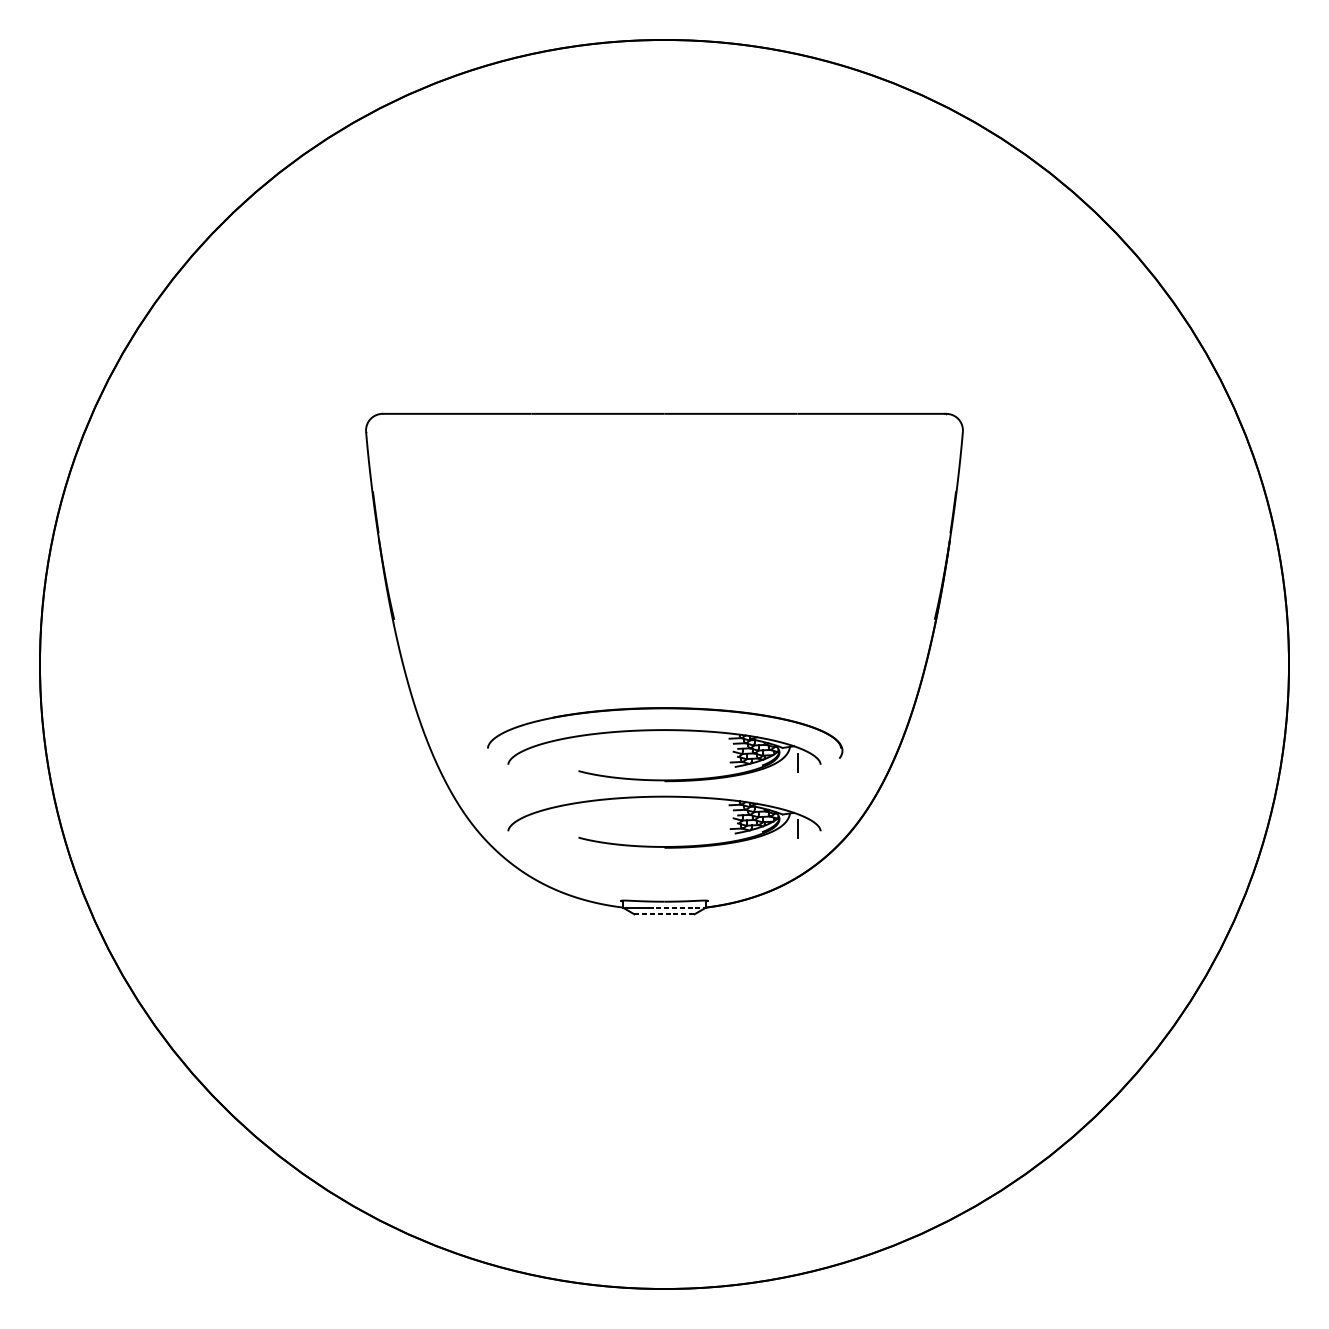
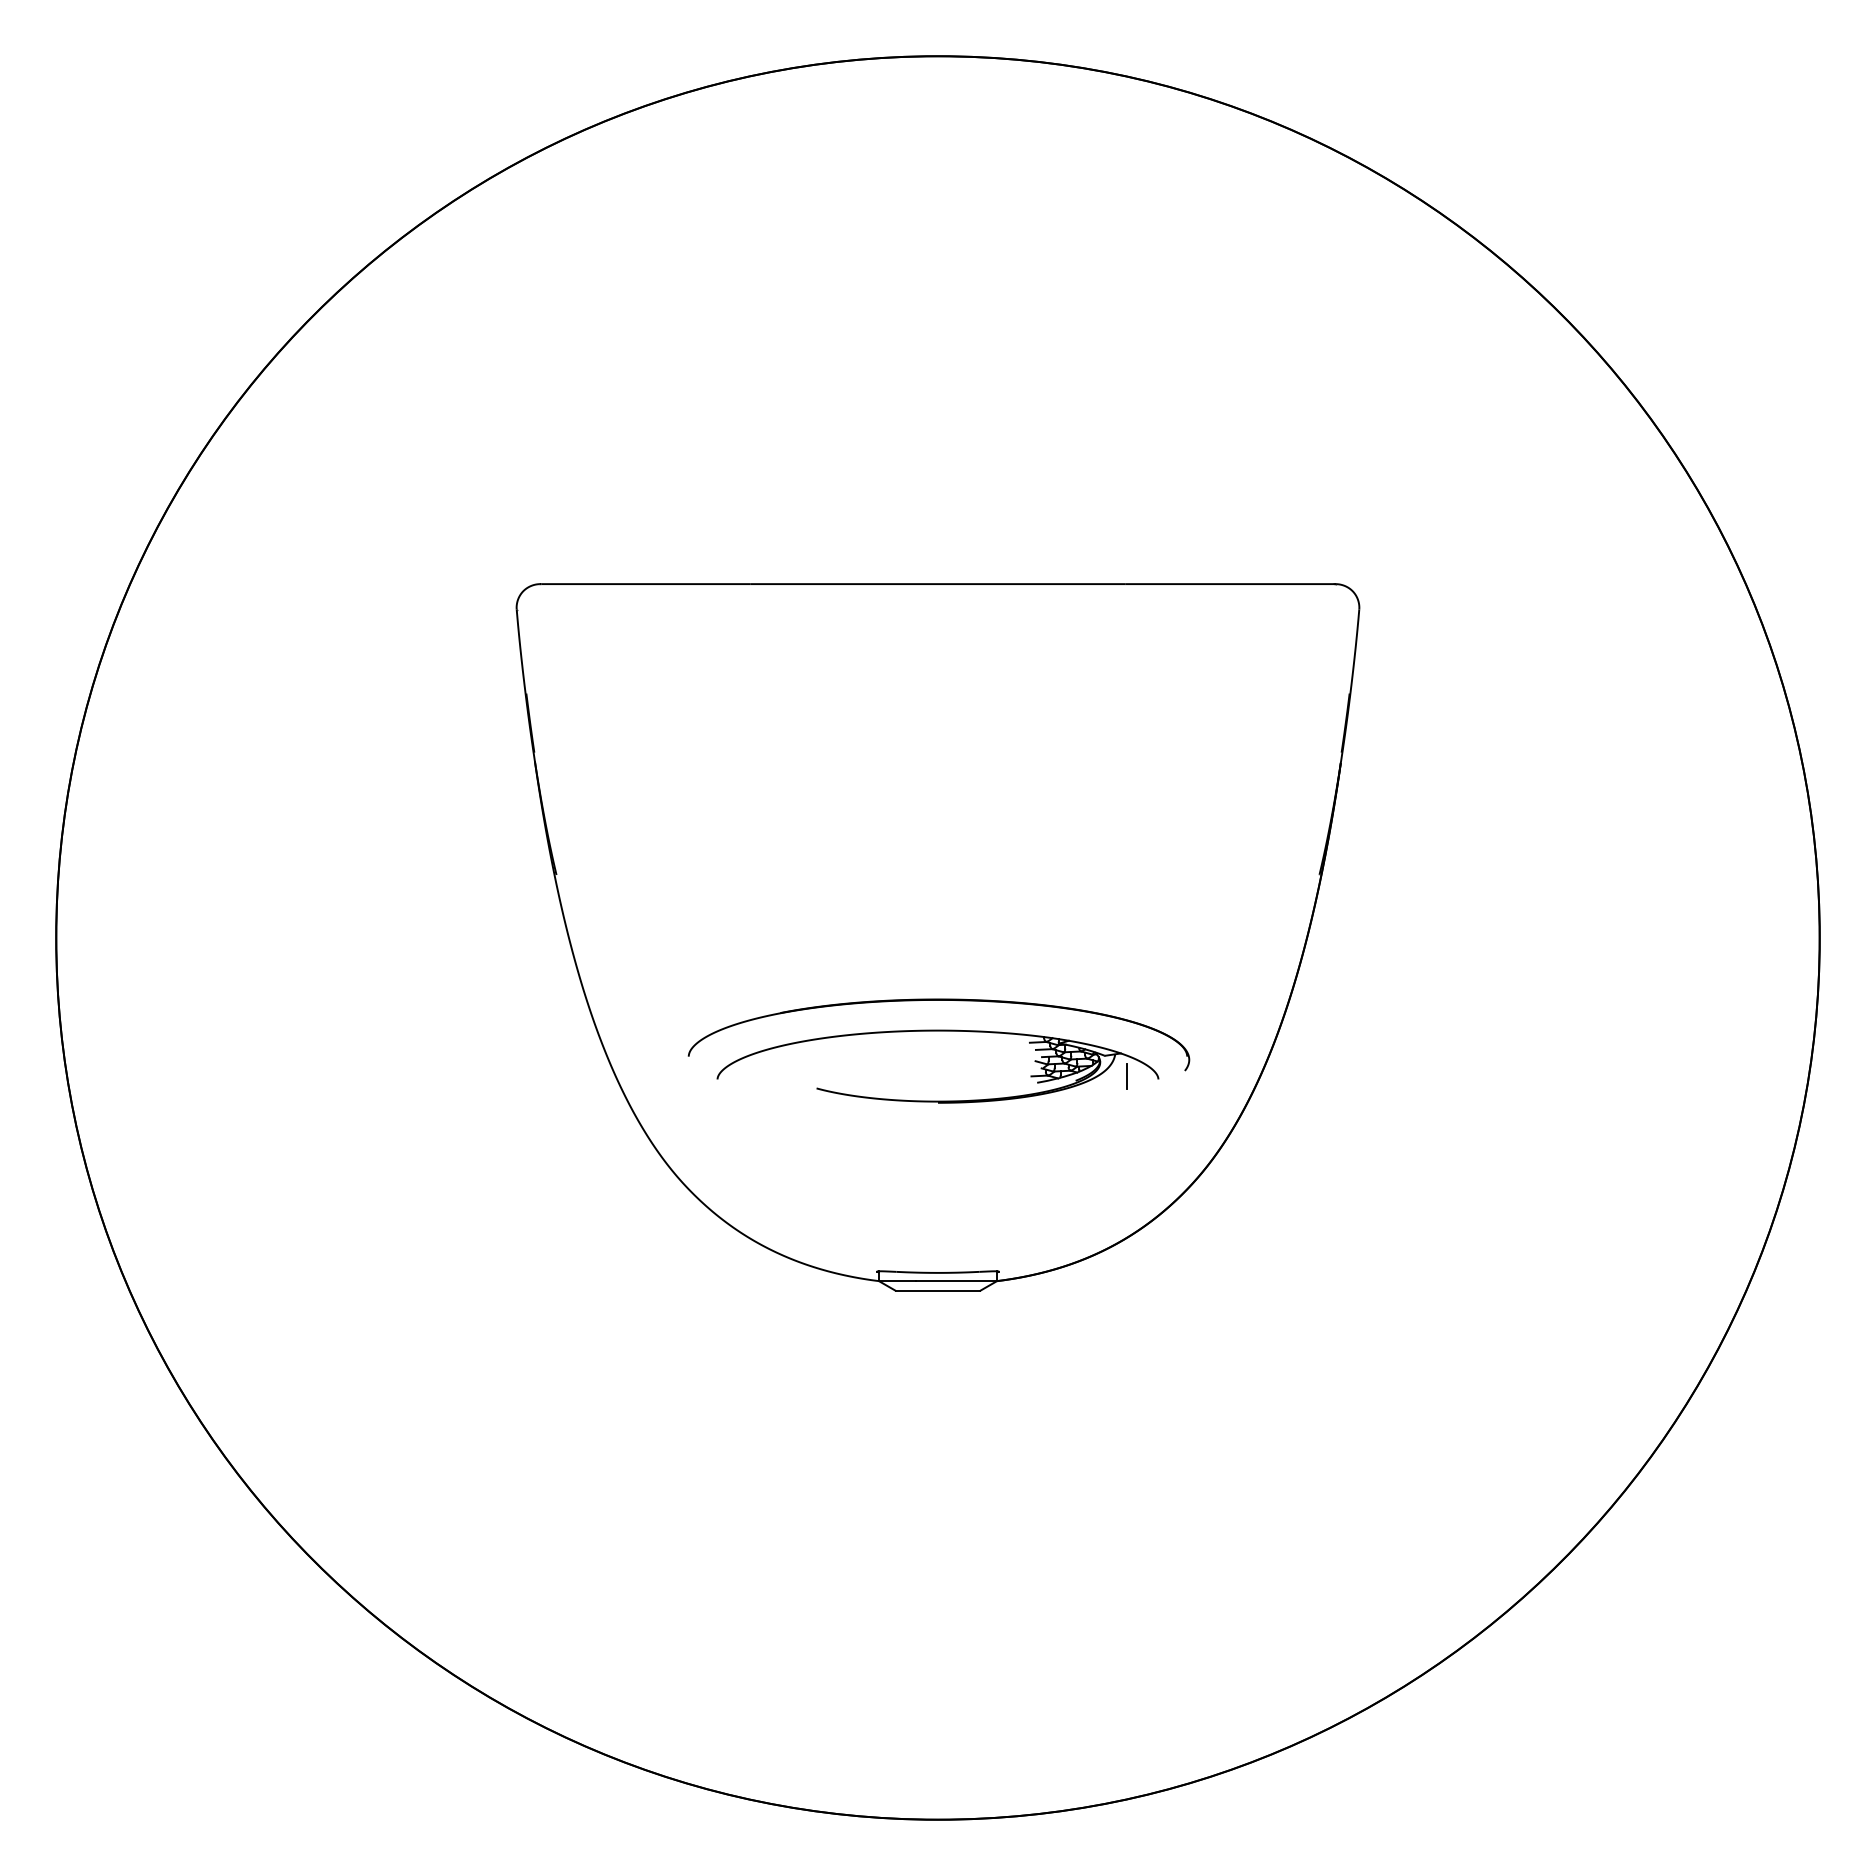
part: (664, 846) -> (937, 1194), removed
line: (677, 907) -> (956, 1281), dashed -> solid
line: (664, 914) -> (938, 1290), dashed -> solid

